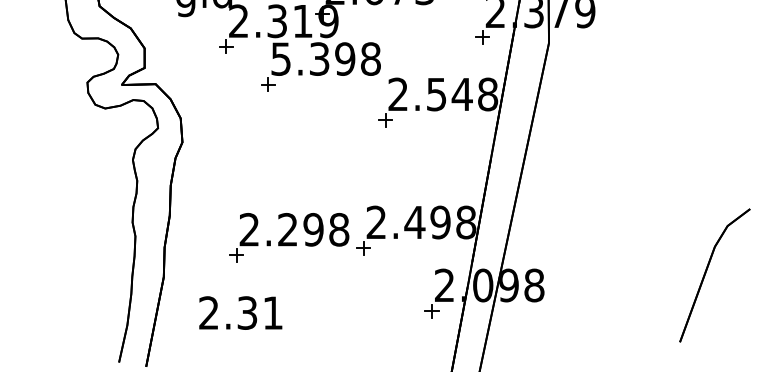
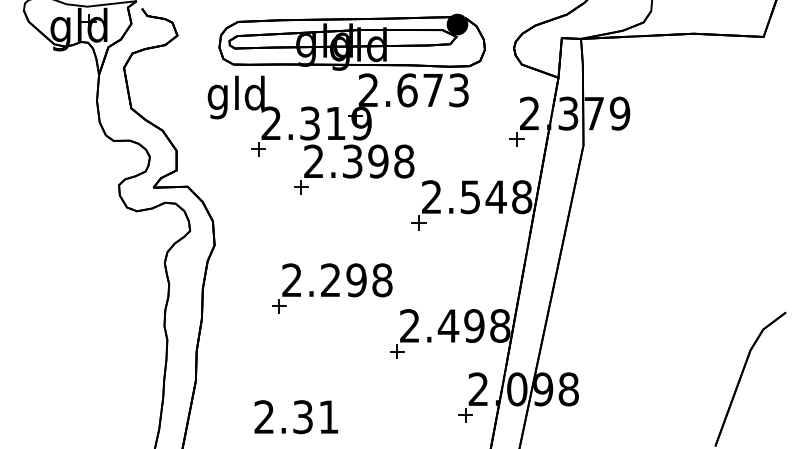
text: (280, 59) -> (313, 161), 5.398 -> 2.398
part: (289, 237) -> (332, 288), moved
text: (240, 313) -> (296, 417), moved

